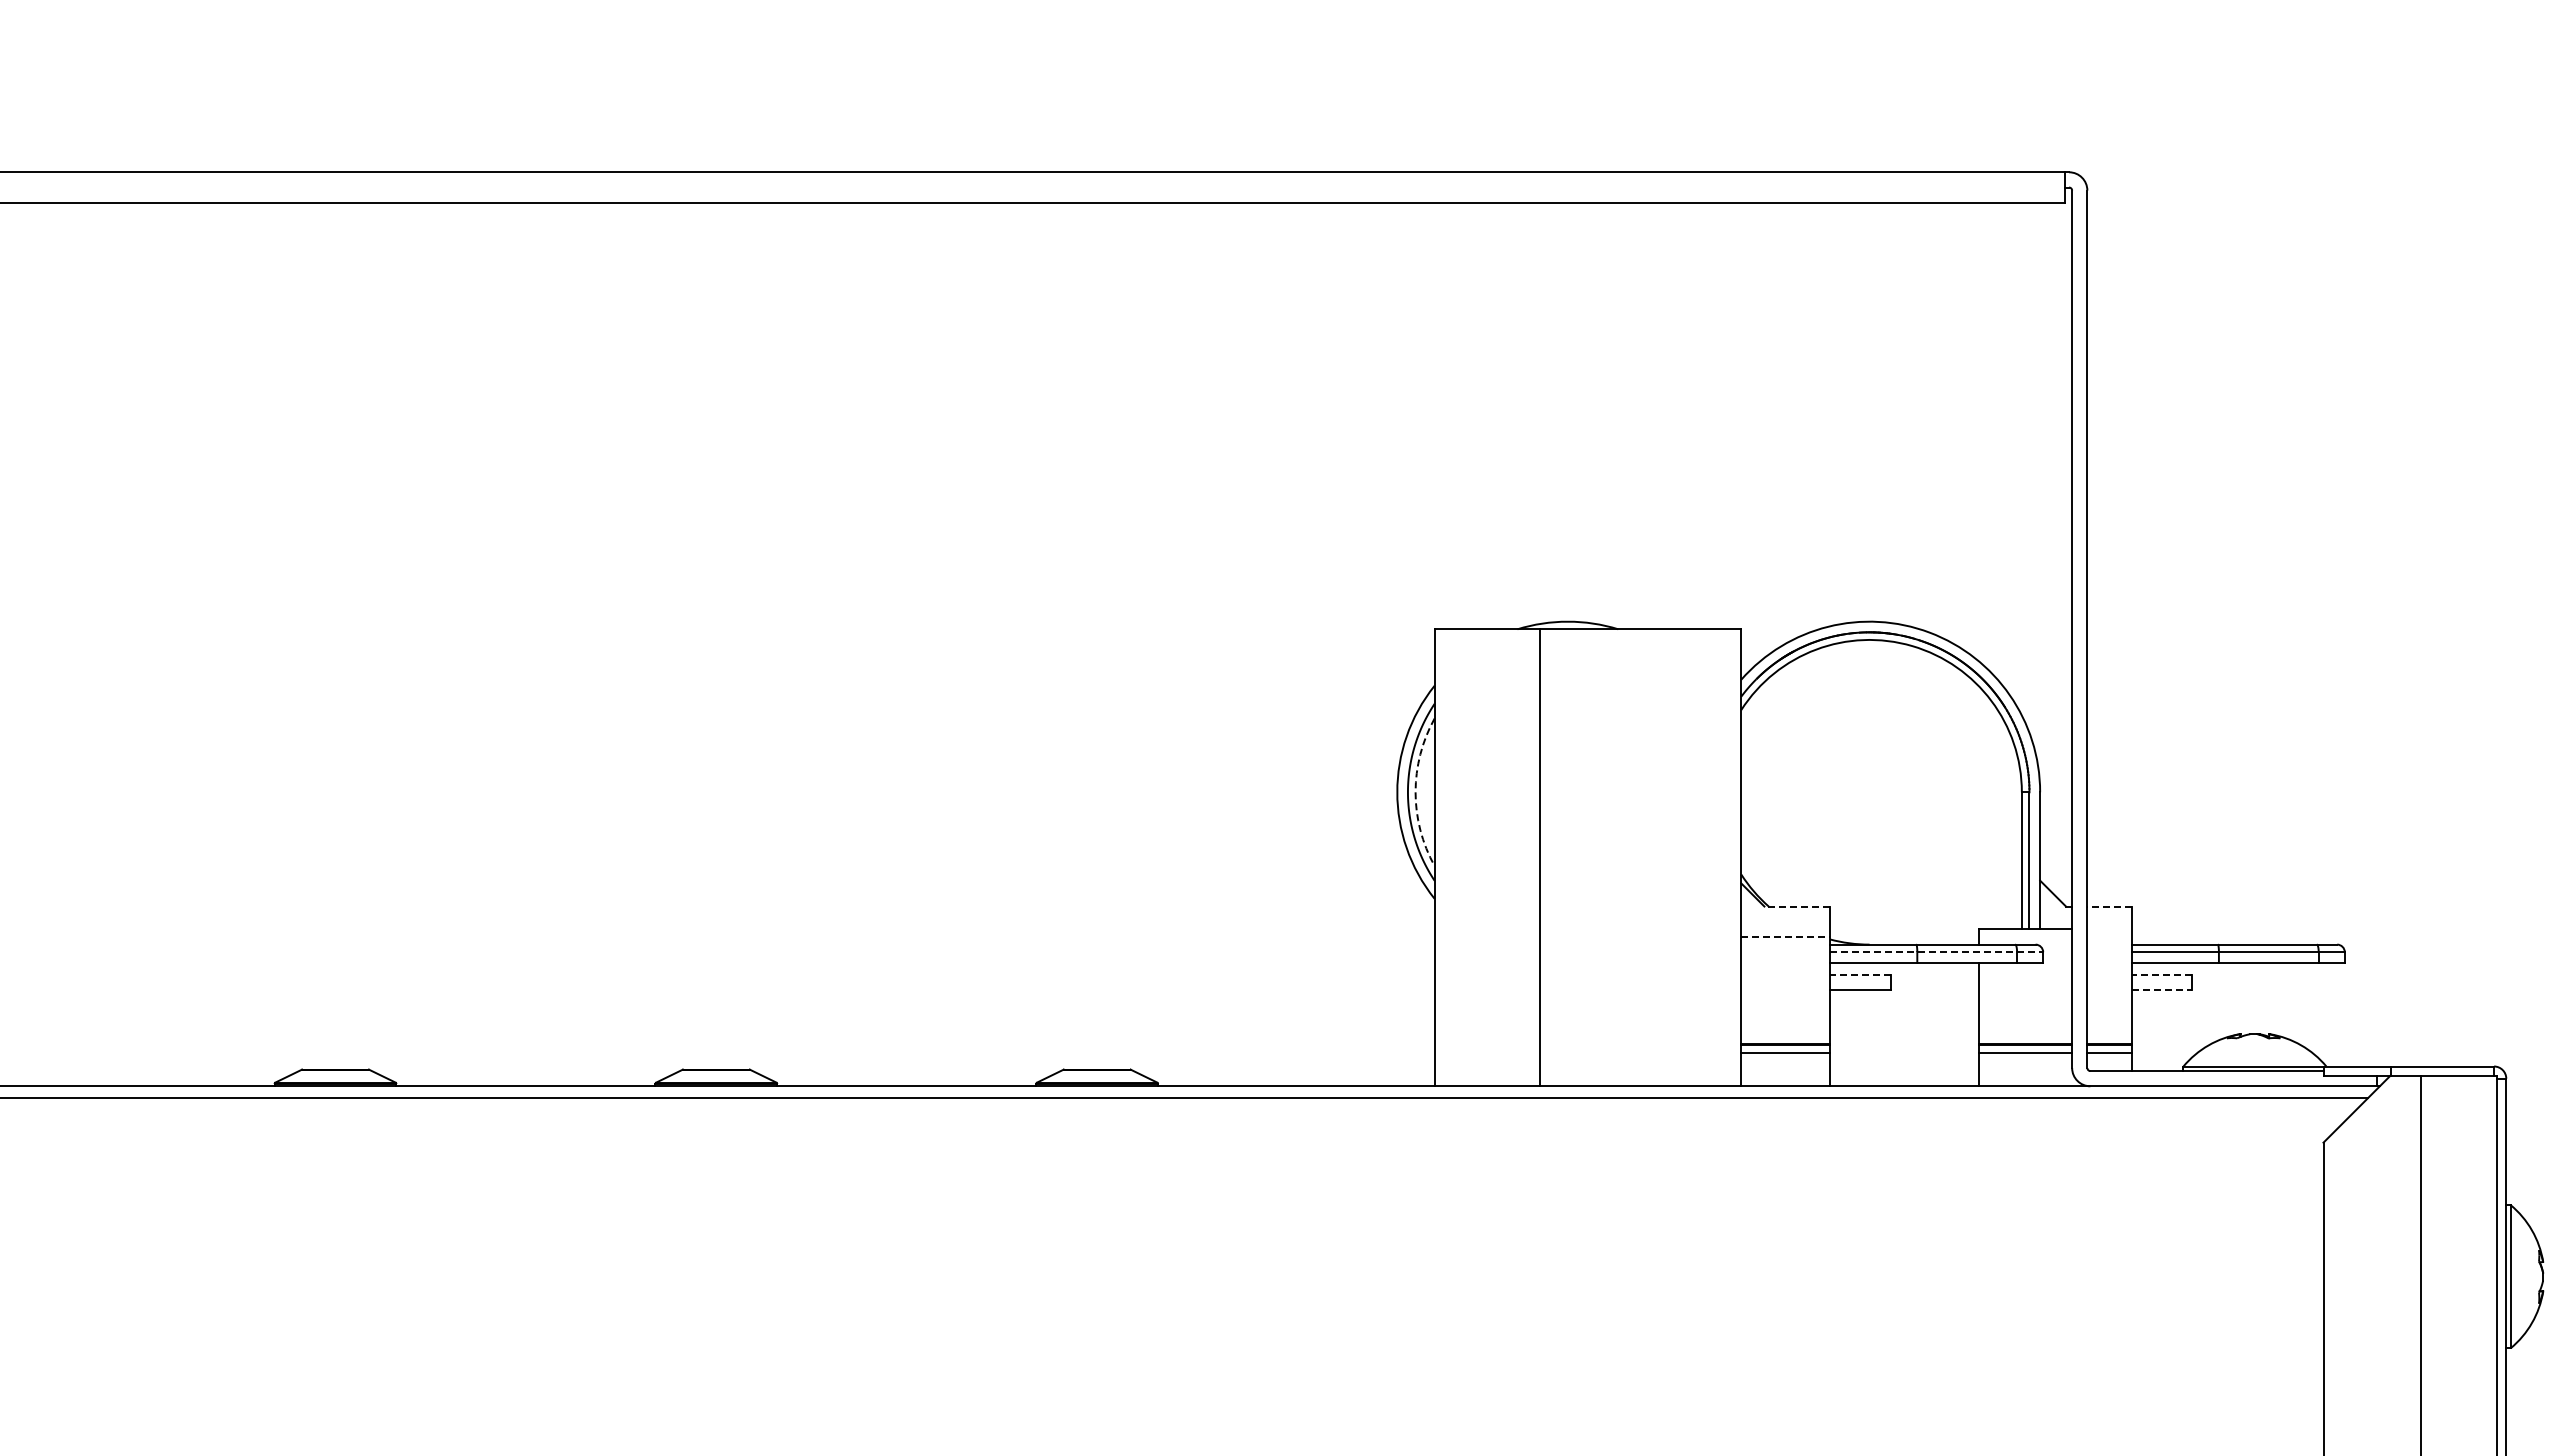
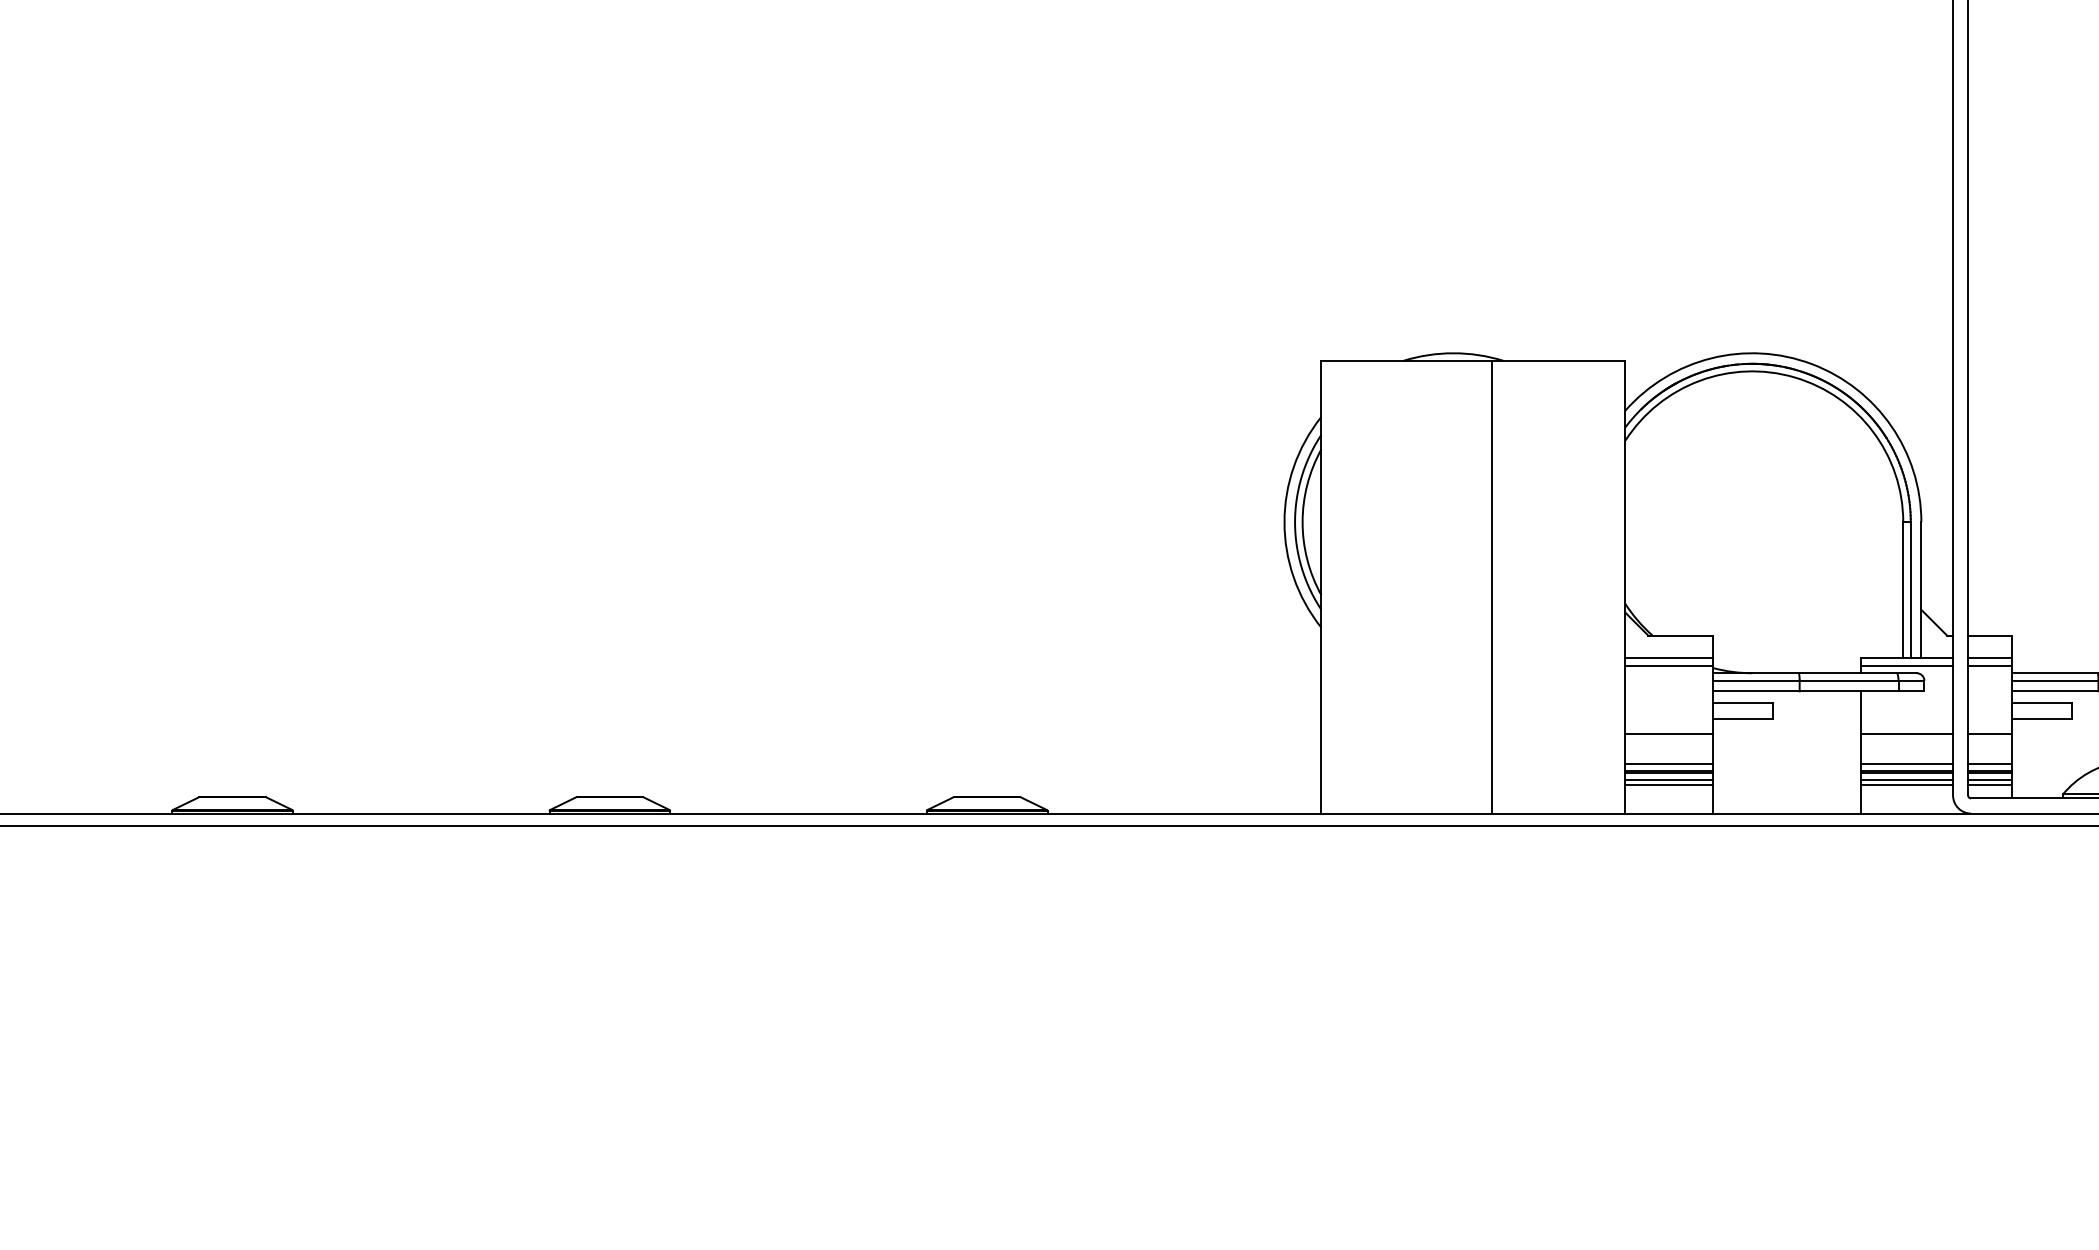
arc: (1415, 792) -> (1302, 522), dashed -> solid
line: (1540, 857) -> (1491, 586), moved
line: (1797, 906) -> (1680, 635), dashed -> solid
line: (2108, 906) -> (1989, 635), dashed -> solid
line: (1785, 929) -> (1669, 658), added
line: (2109, 929) -> (1990, 658), added
line: (1786, 937) -> (1670, 666), dashed -> solid
line: (2025, 937) -> (1906, 666), added
line: (2109, 937) -> (1990, 666), added
line: (1936, 952) -> (1818, 681), dashed -> solid
line: (1859, 975) -> (1742, 703), dashed -> solid
line: (2161, 975) -> (2041, 703), dashed -> solid
line: (2162, 990) -> (2042, 718), dashed -> solid
line: (1785, 1005) -> (1669, 733), added
line: (2025, 1005) -> (1906, 733), added
line: (2109, 1005) -> (1990, 733), added
line: (1785, 1036) -> (1669, 764), added
line: (2025, 1036) -> (1906, 764), added
line: (2109, 1036) -> (1990, 764), added
line: (1785, 1057) -> (1669, 785), added
line: (2025, 1057) -> (1906, 785), added
line: (2109, 1057) -> (1990, 785), added

